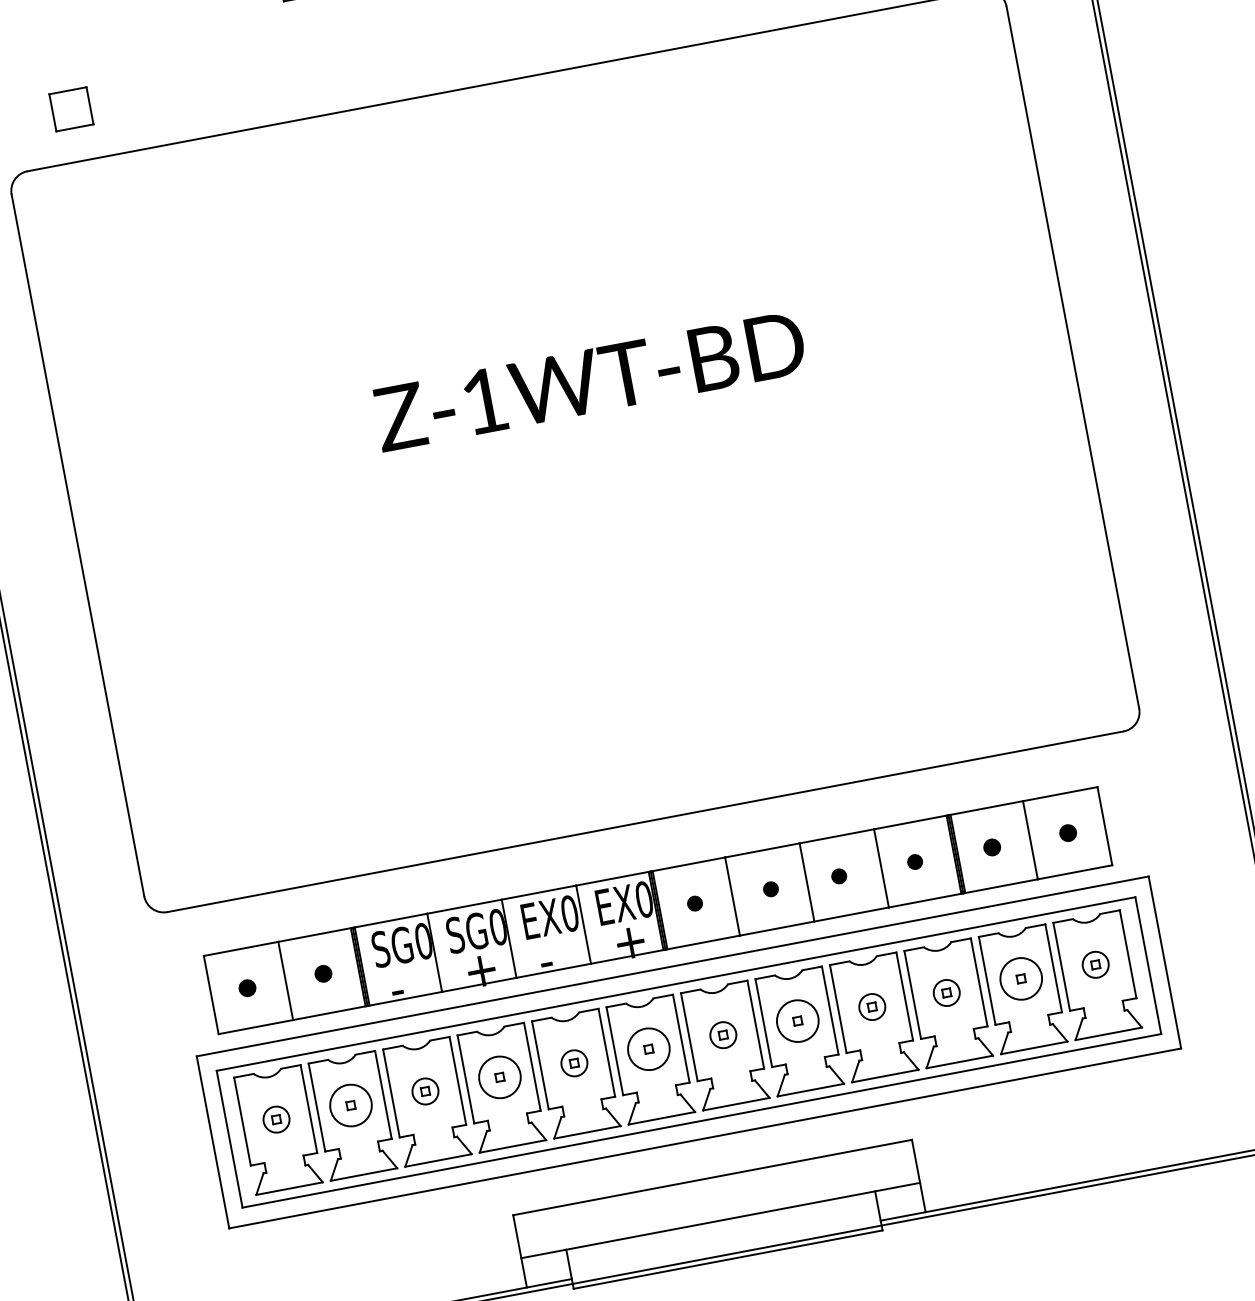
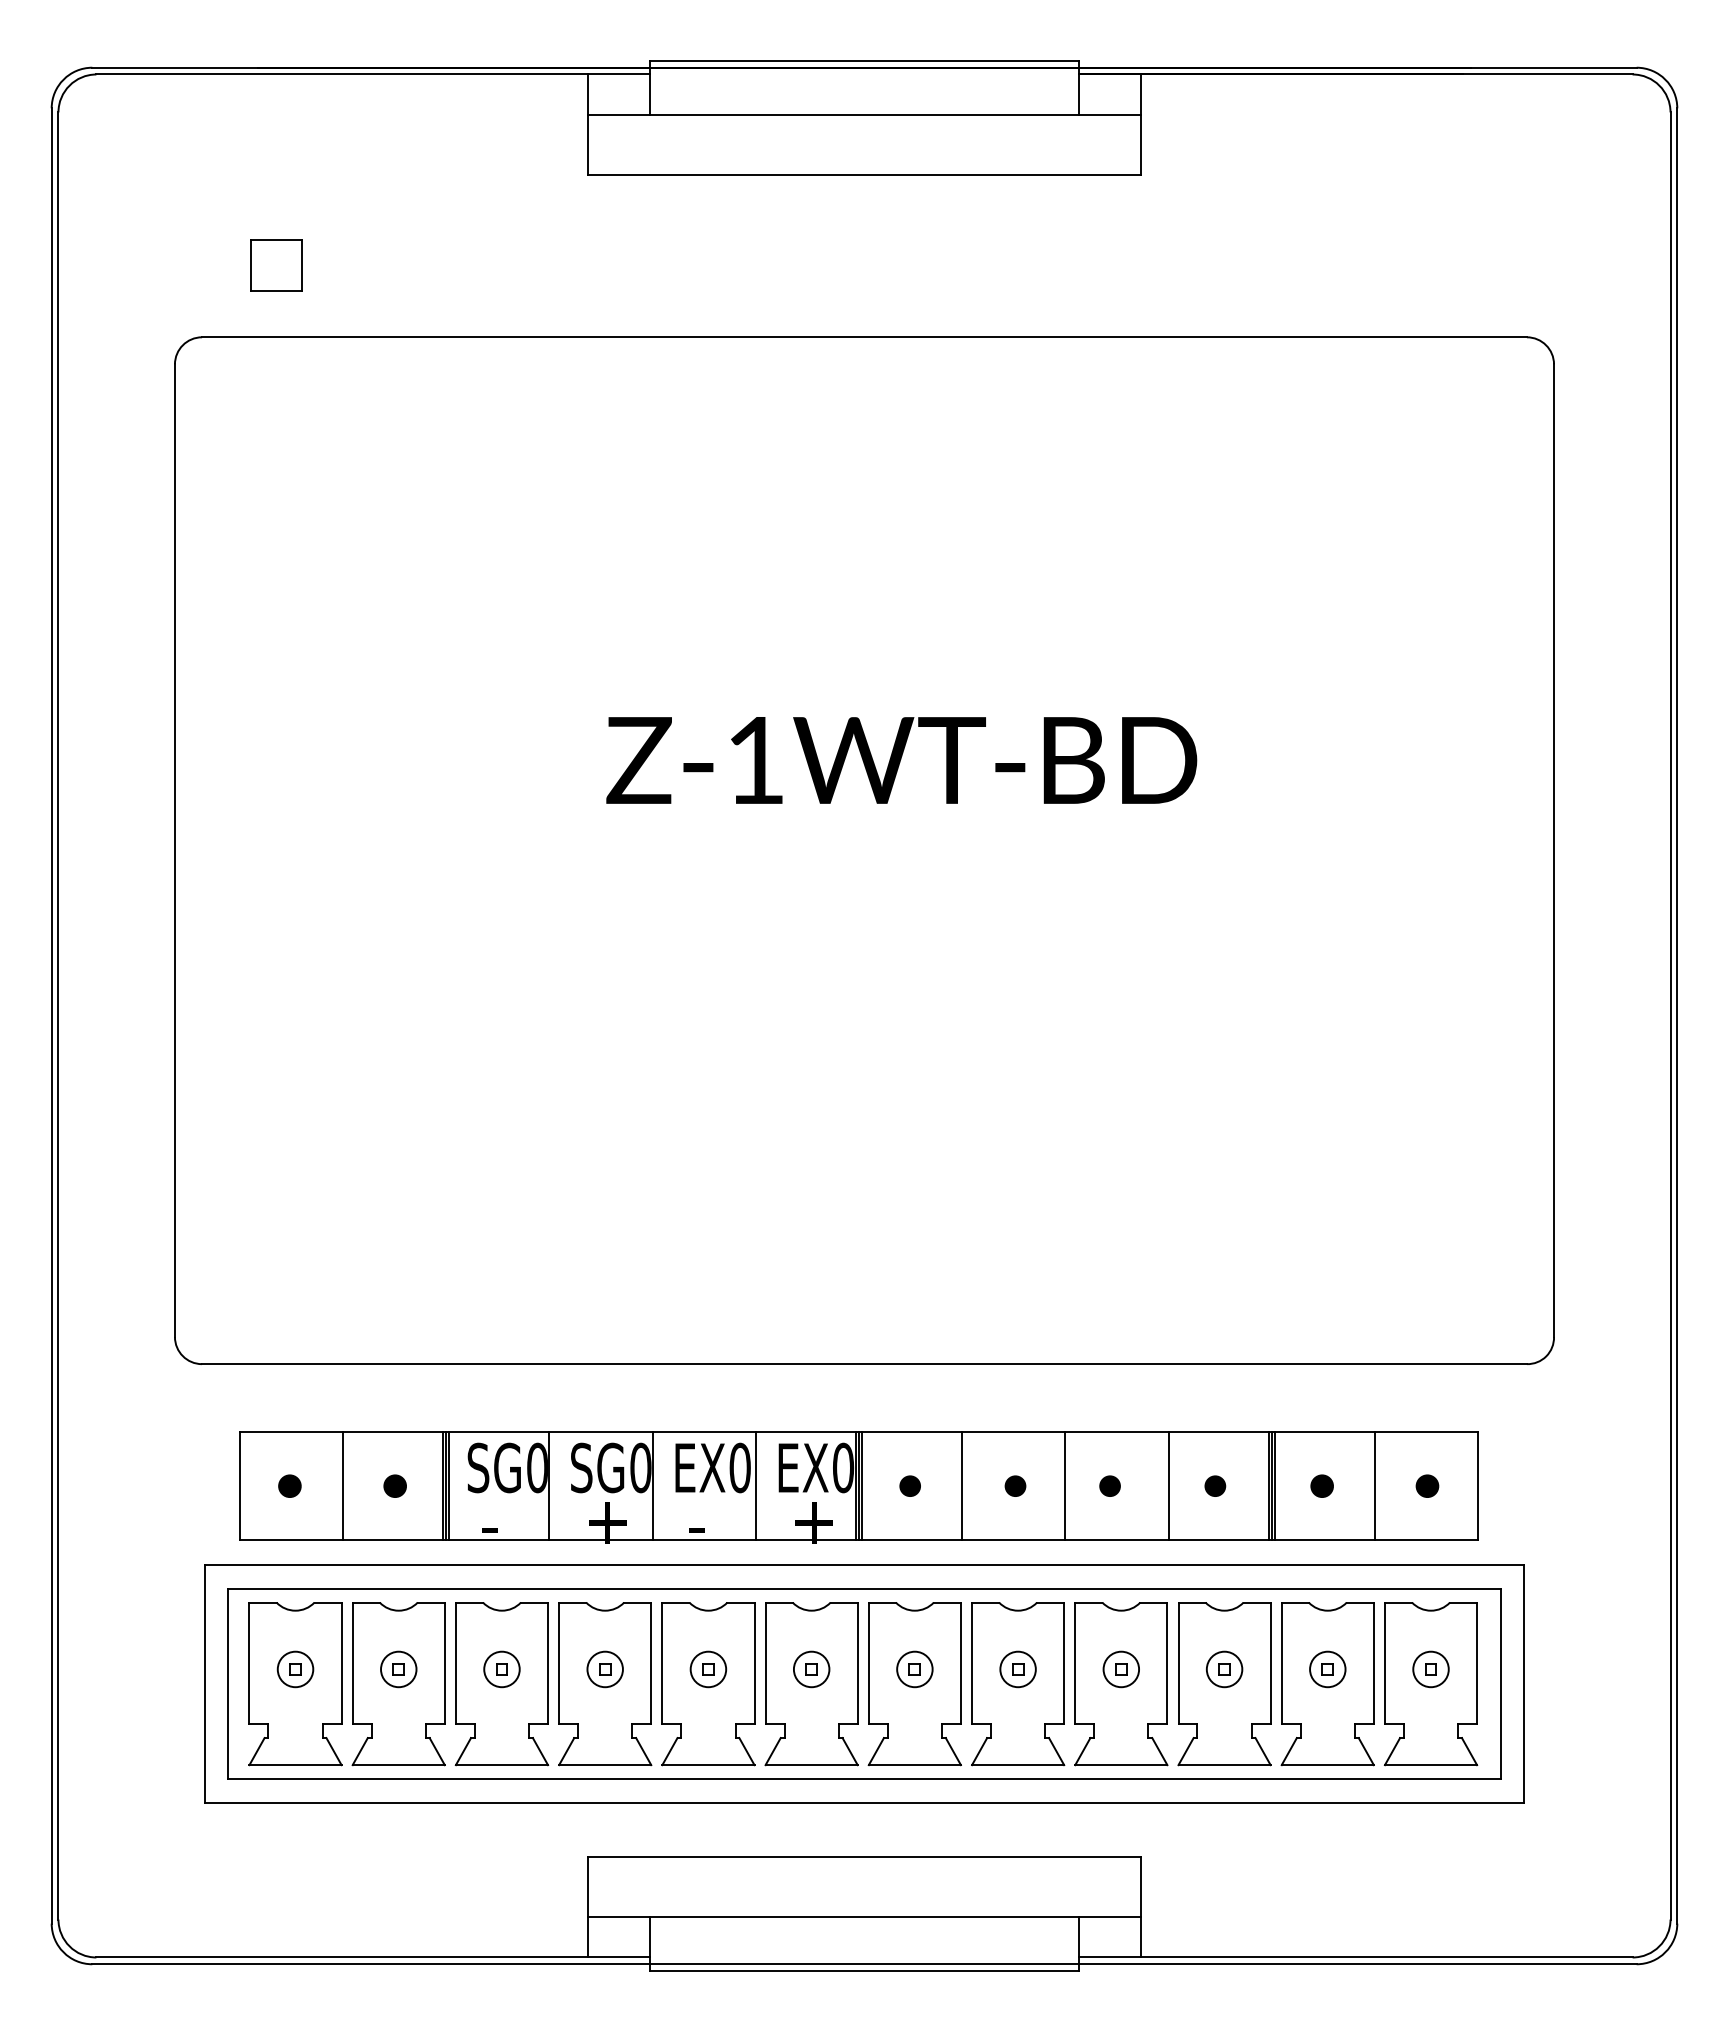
circle: (1021, 978) -> (1327, 1669), size x0.62
circle: (797, 1021) -> (1017, 1669), size x0.62
circle: (648, 1049) -> (811, 1669), size x0.62
circle: (499, 1077) -> (604, 1669), size x0.62
circle: (350, 1105) -> (398, 1669), size x0.62

